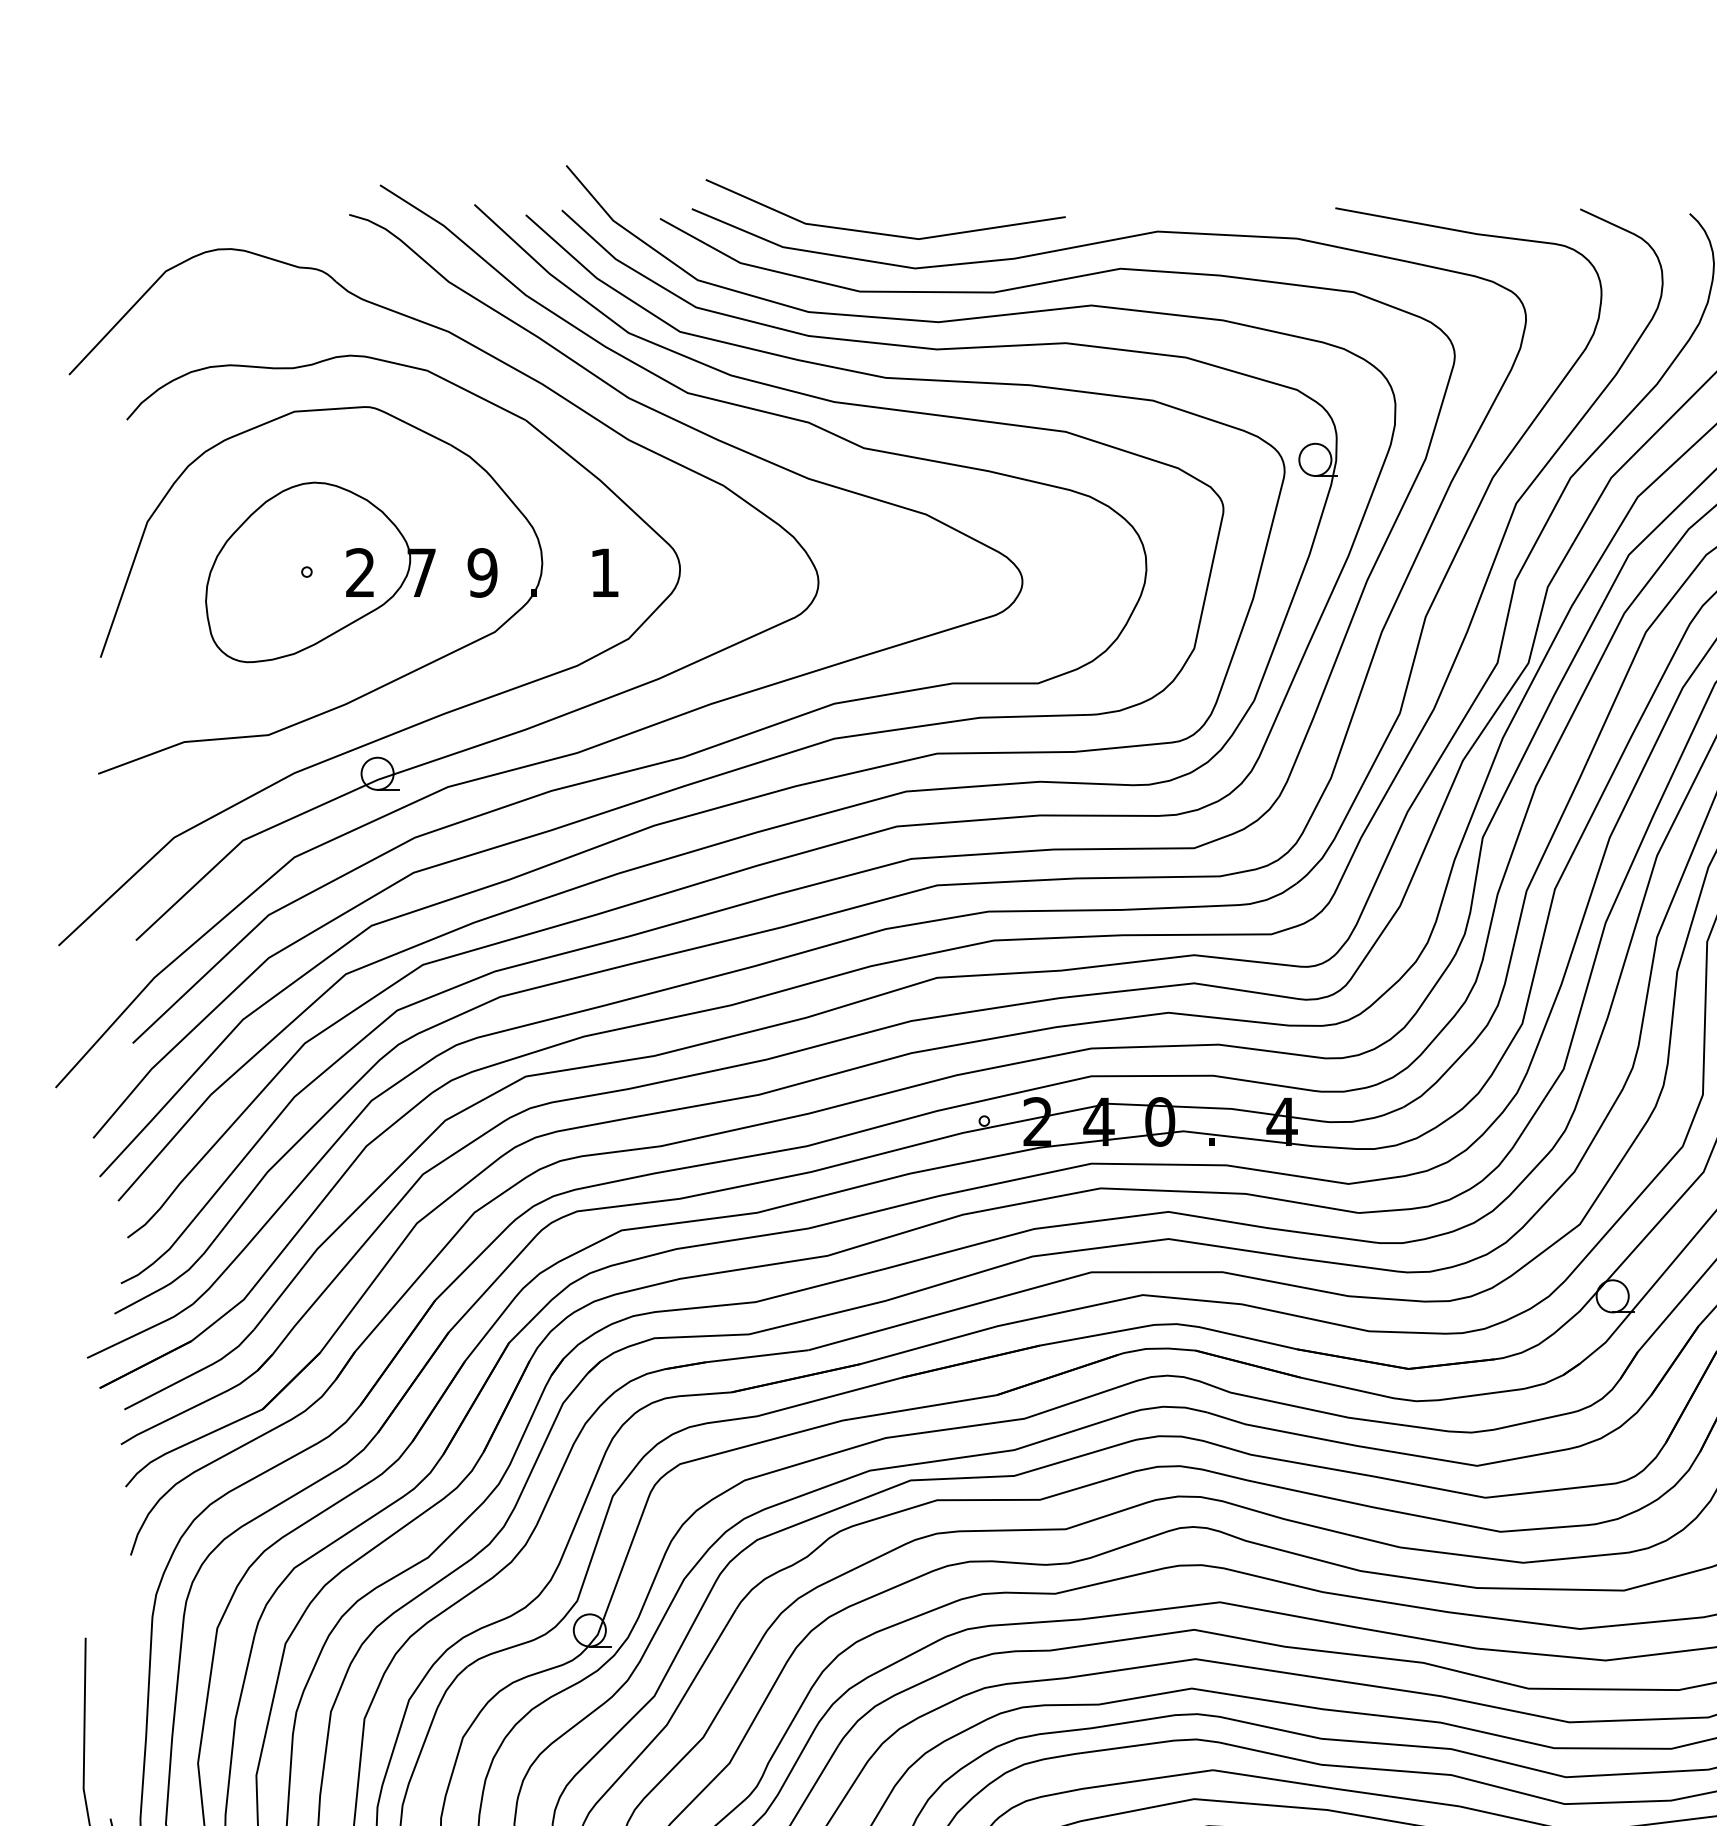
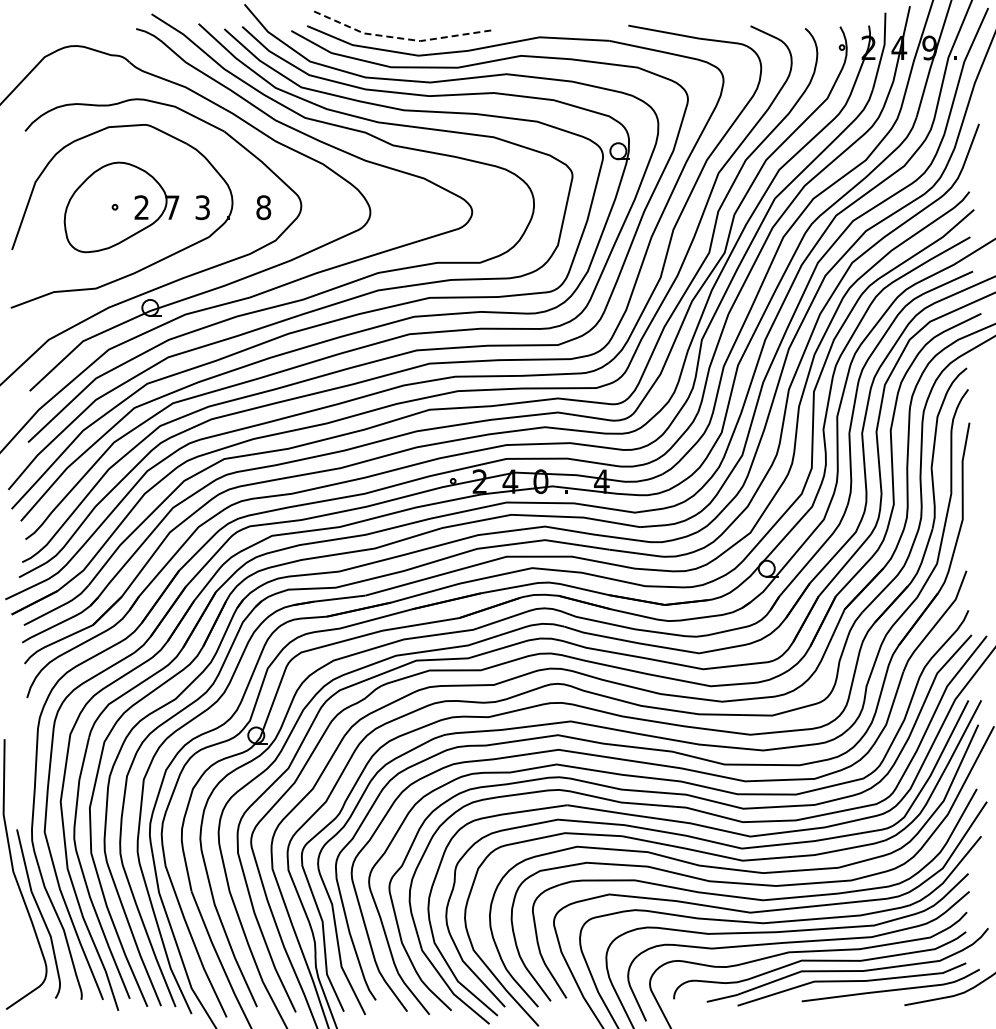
line: (882, 233) -> (402, 38), solid -> dashed
text: (482, 572) -> (202, 207), 9 -> 3
text: (604, 572) -> (263, 207), 1 -> 8

